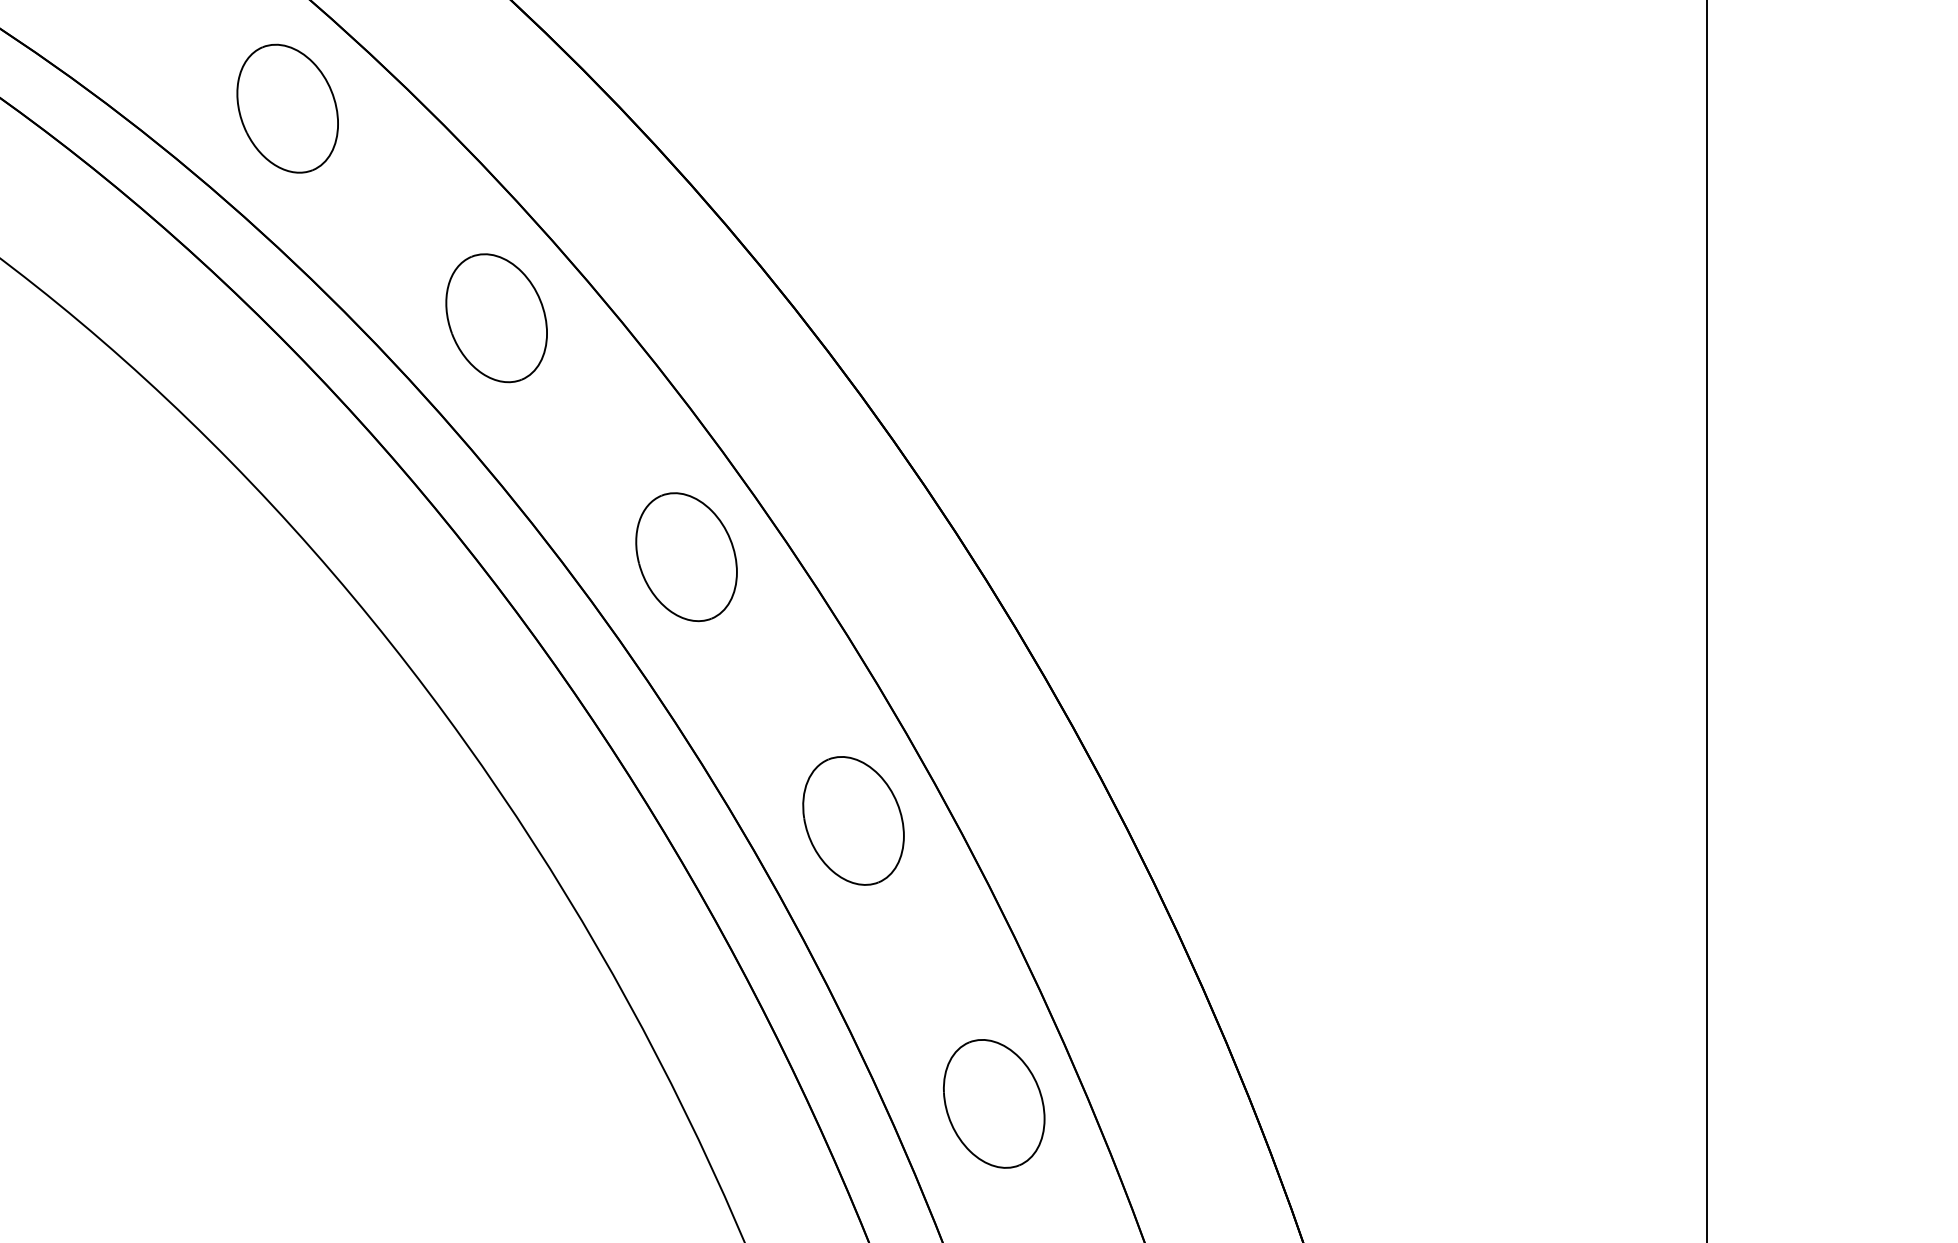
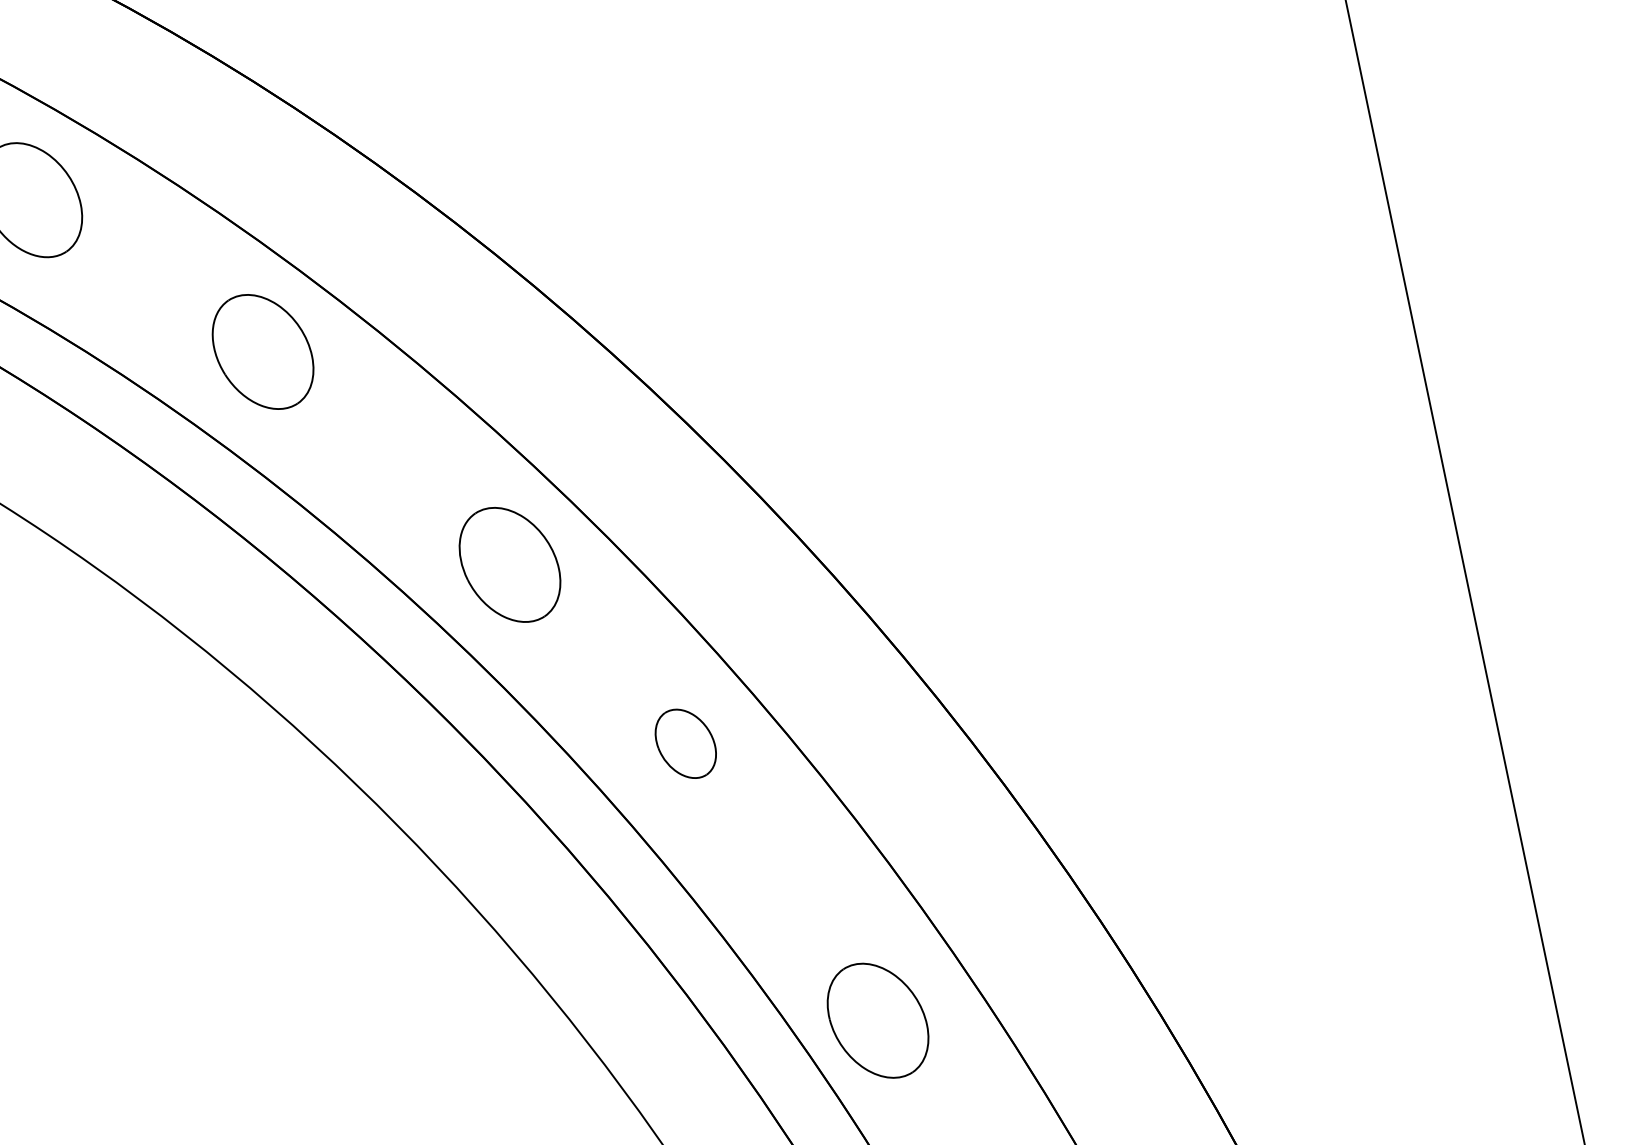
part: (686, 557) -> (509, 565), moved
part: (853, 820) -> (685, 743), size x0.6
part: (994, 1103) -> (878, 1020), moved

